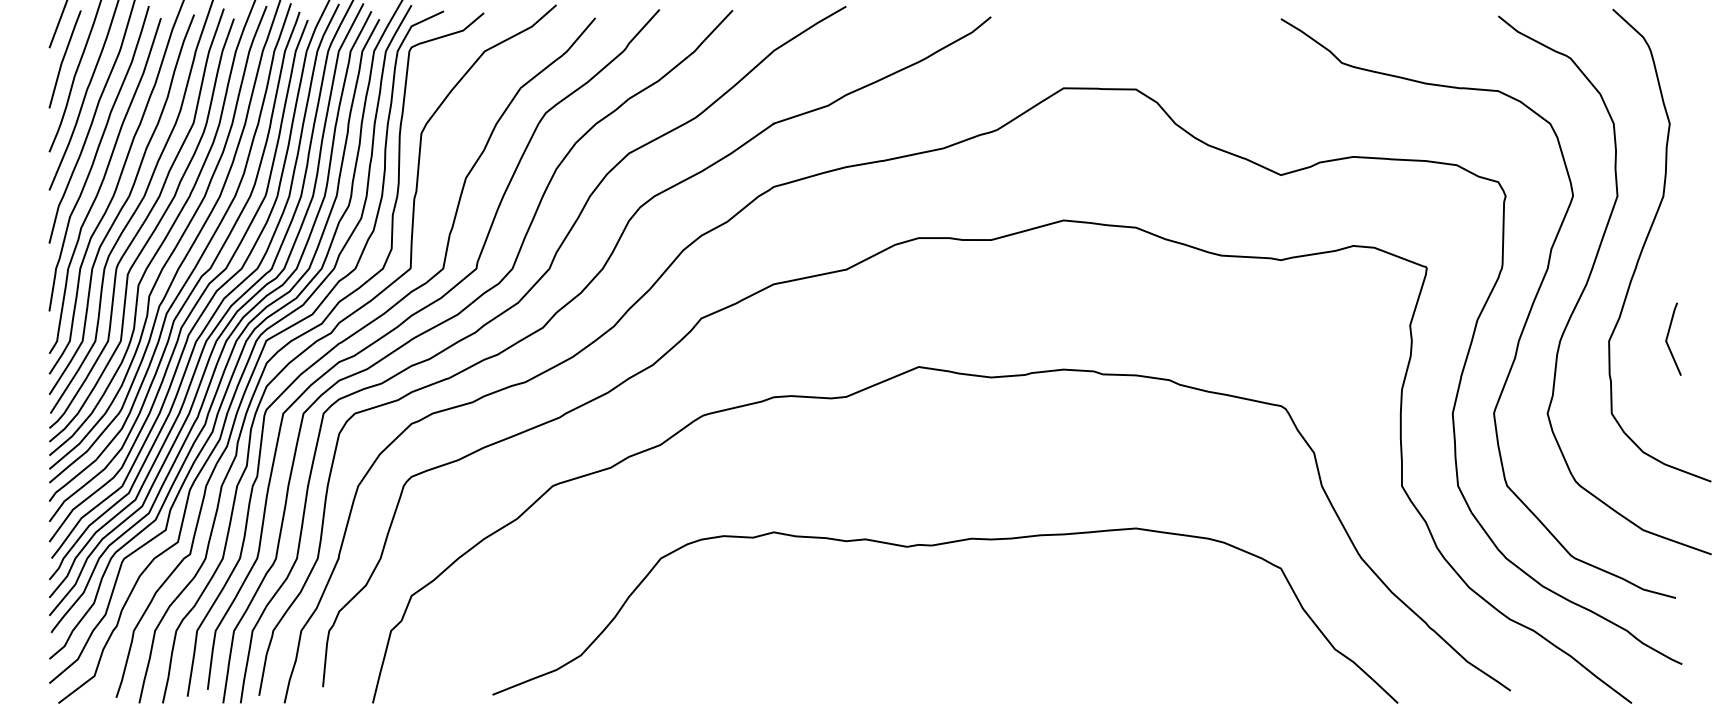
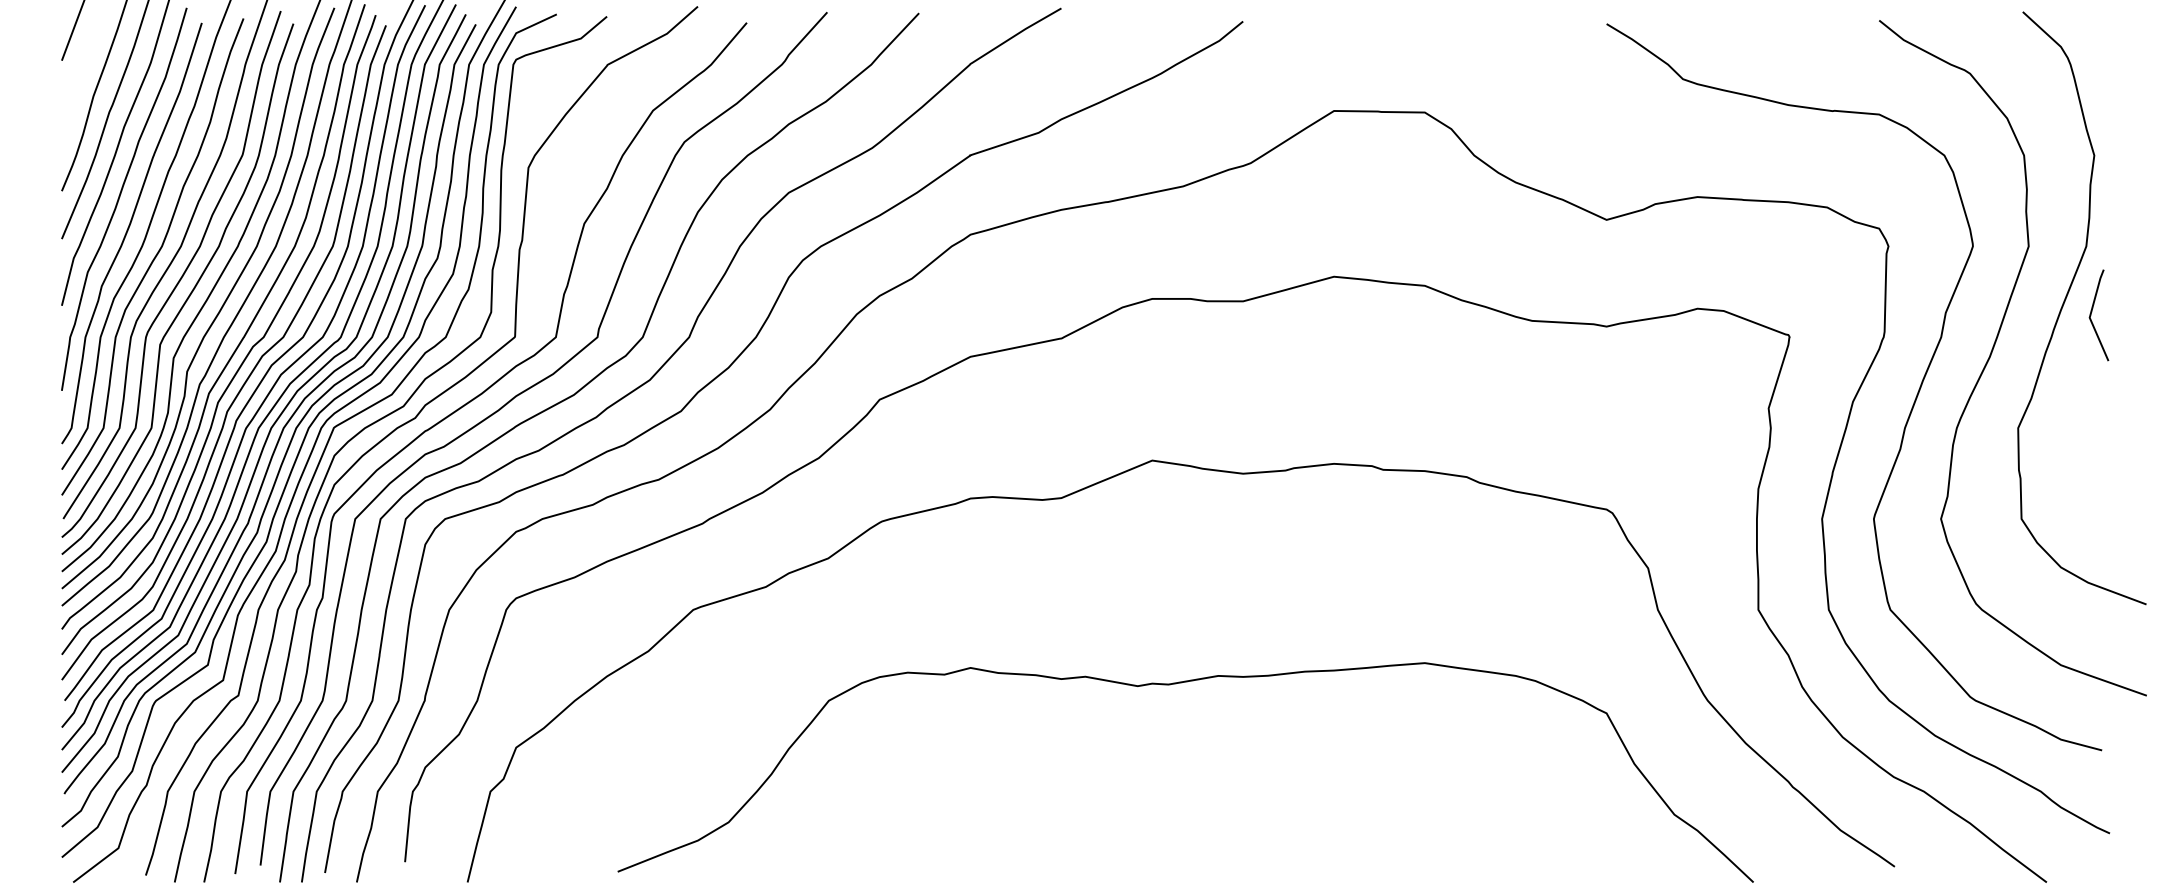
line: (64, 58) -> (80, 73), removed
line: (1668, 336) -> (2092, 311), moved

